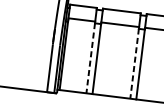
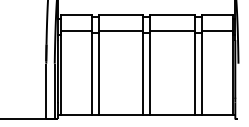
line: (90, 58) -> (91, 74), dashed -> solid
line: (134, 64) -> (143, 74), dashed -> solid

